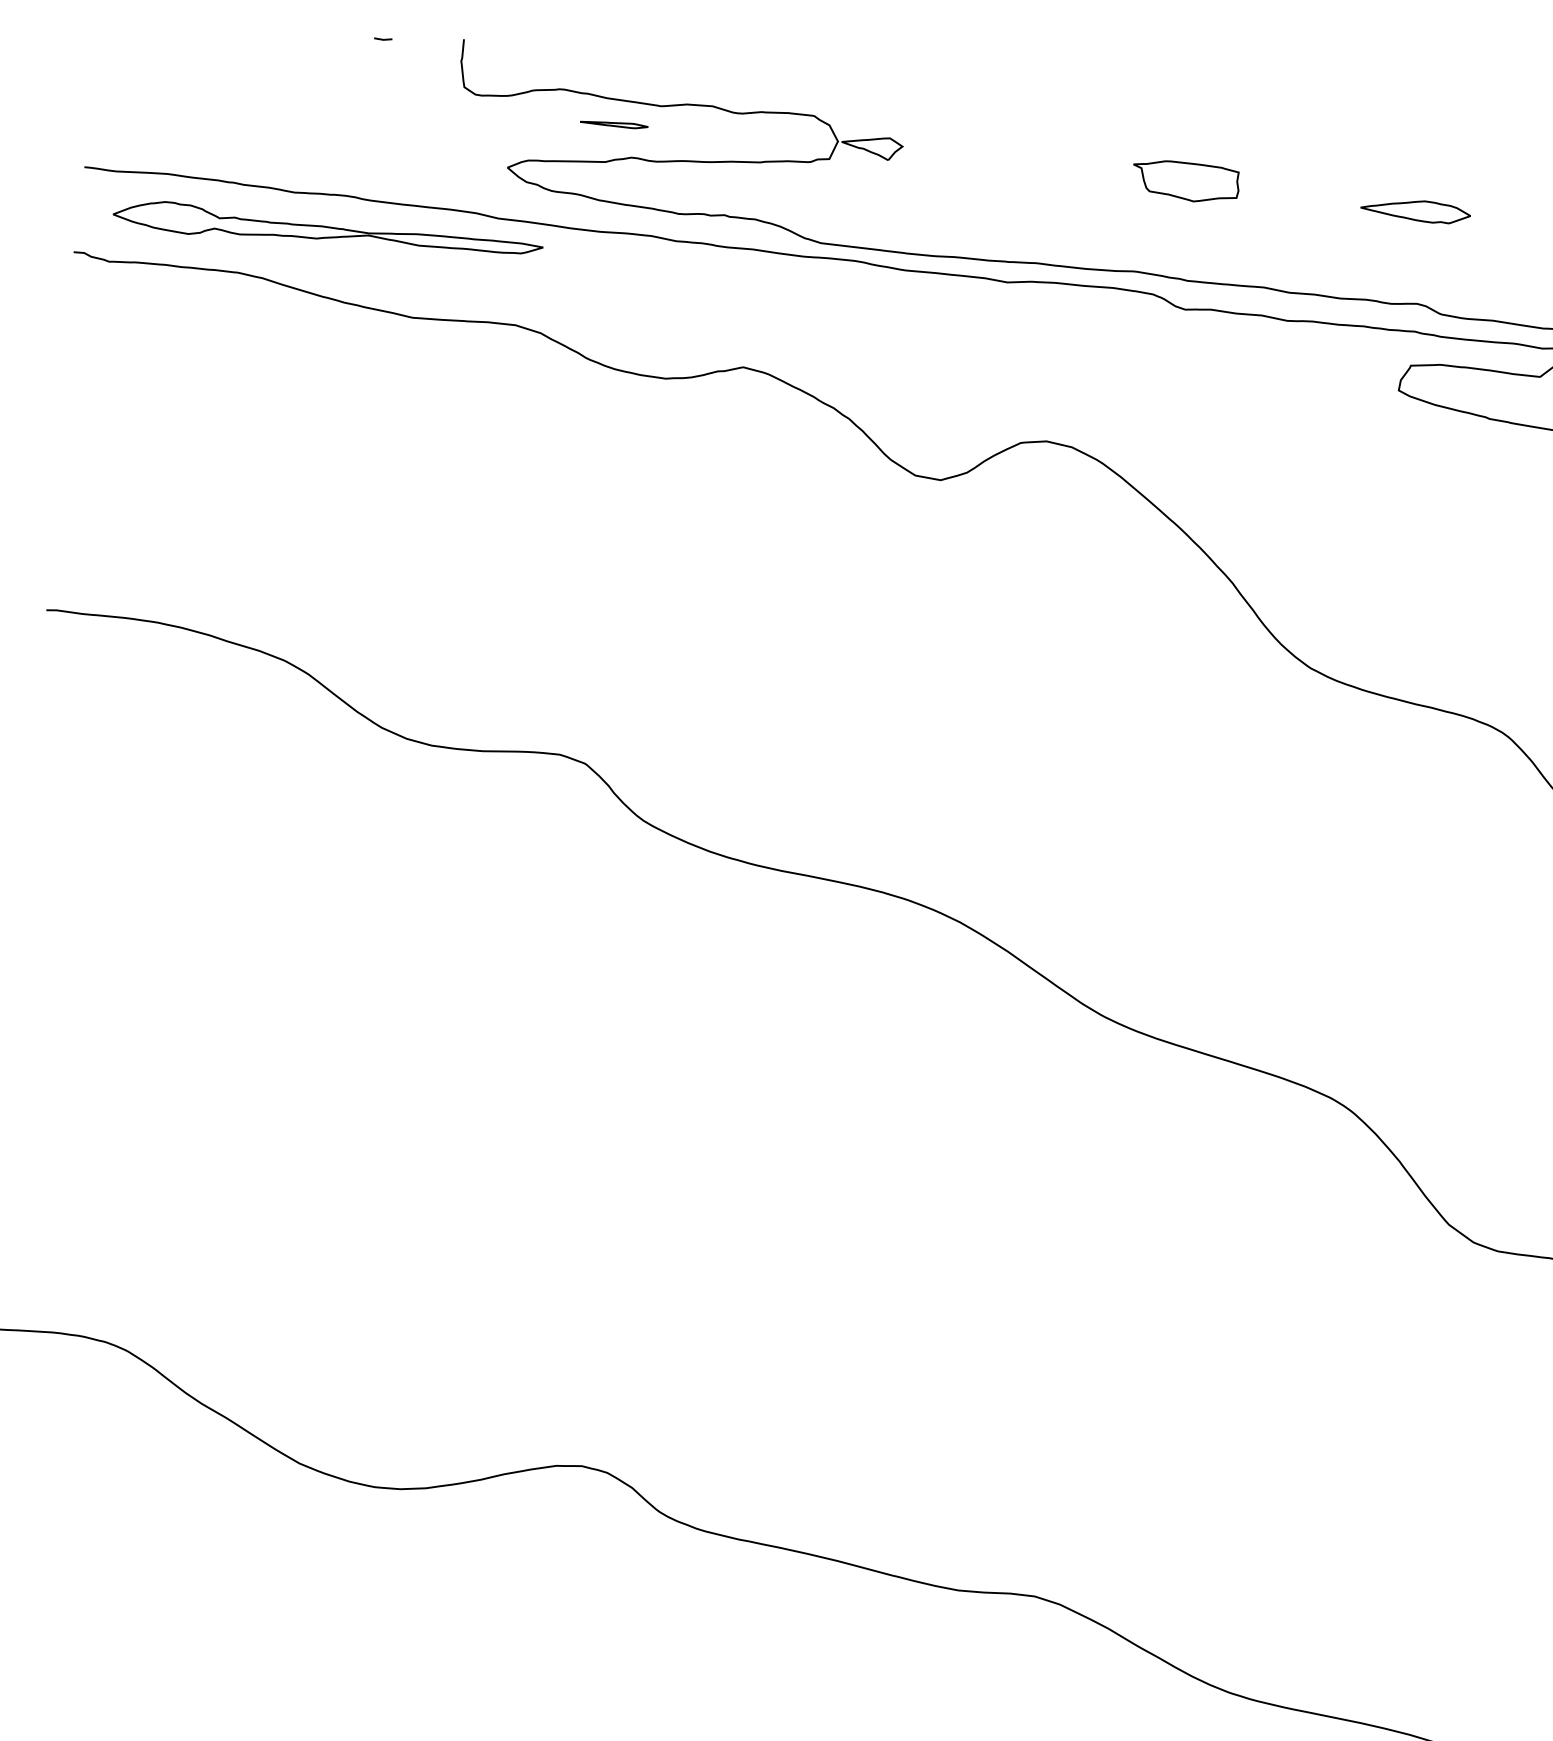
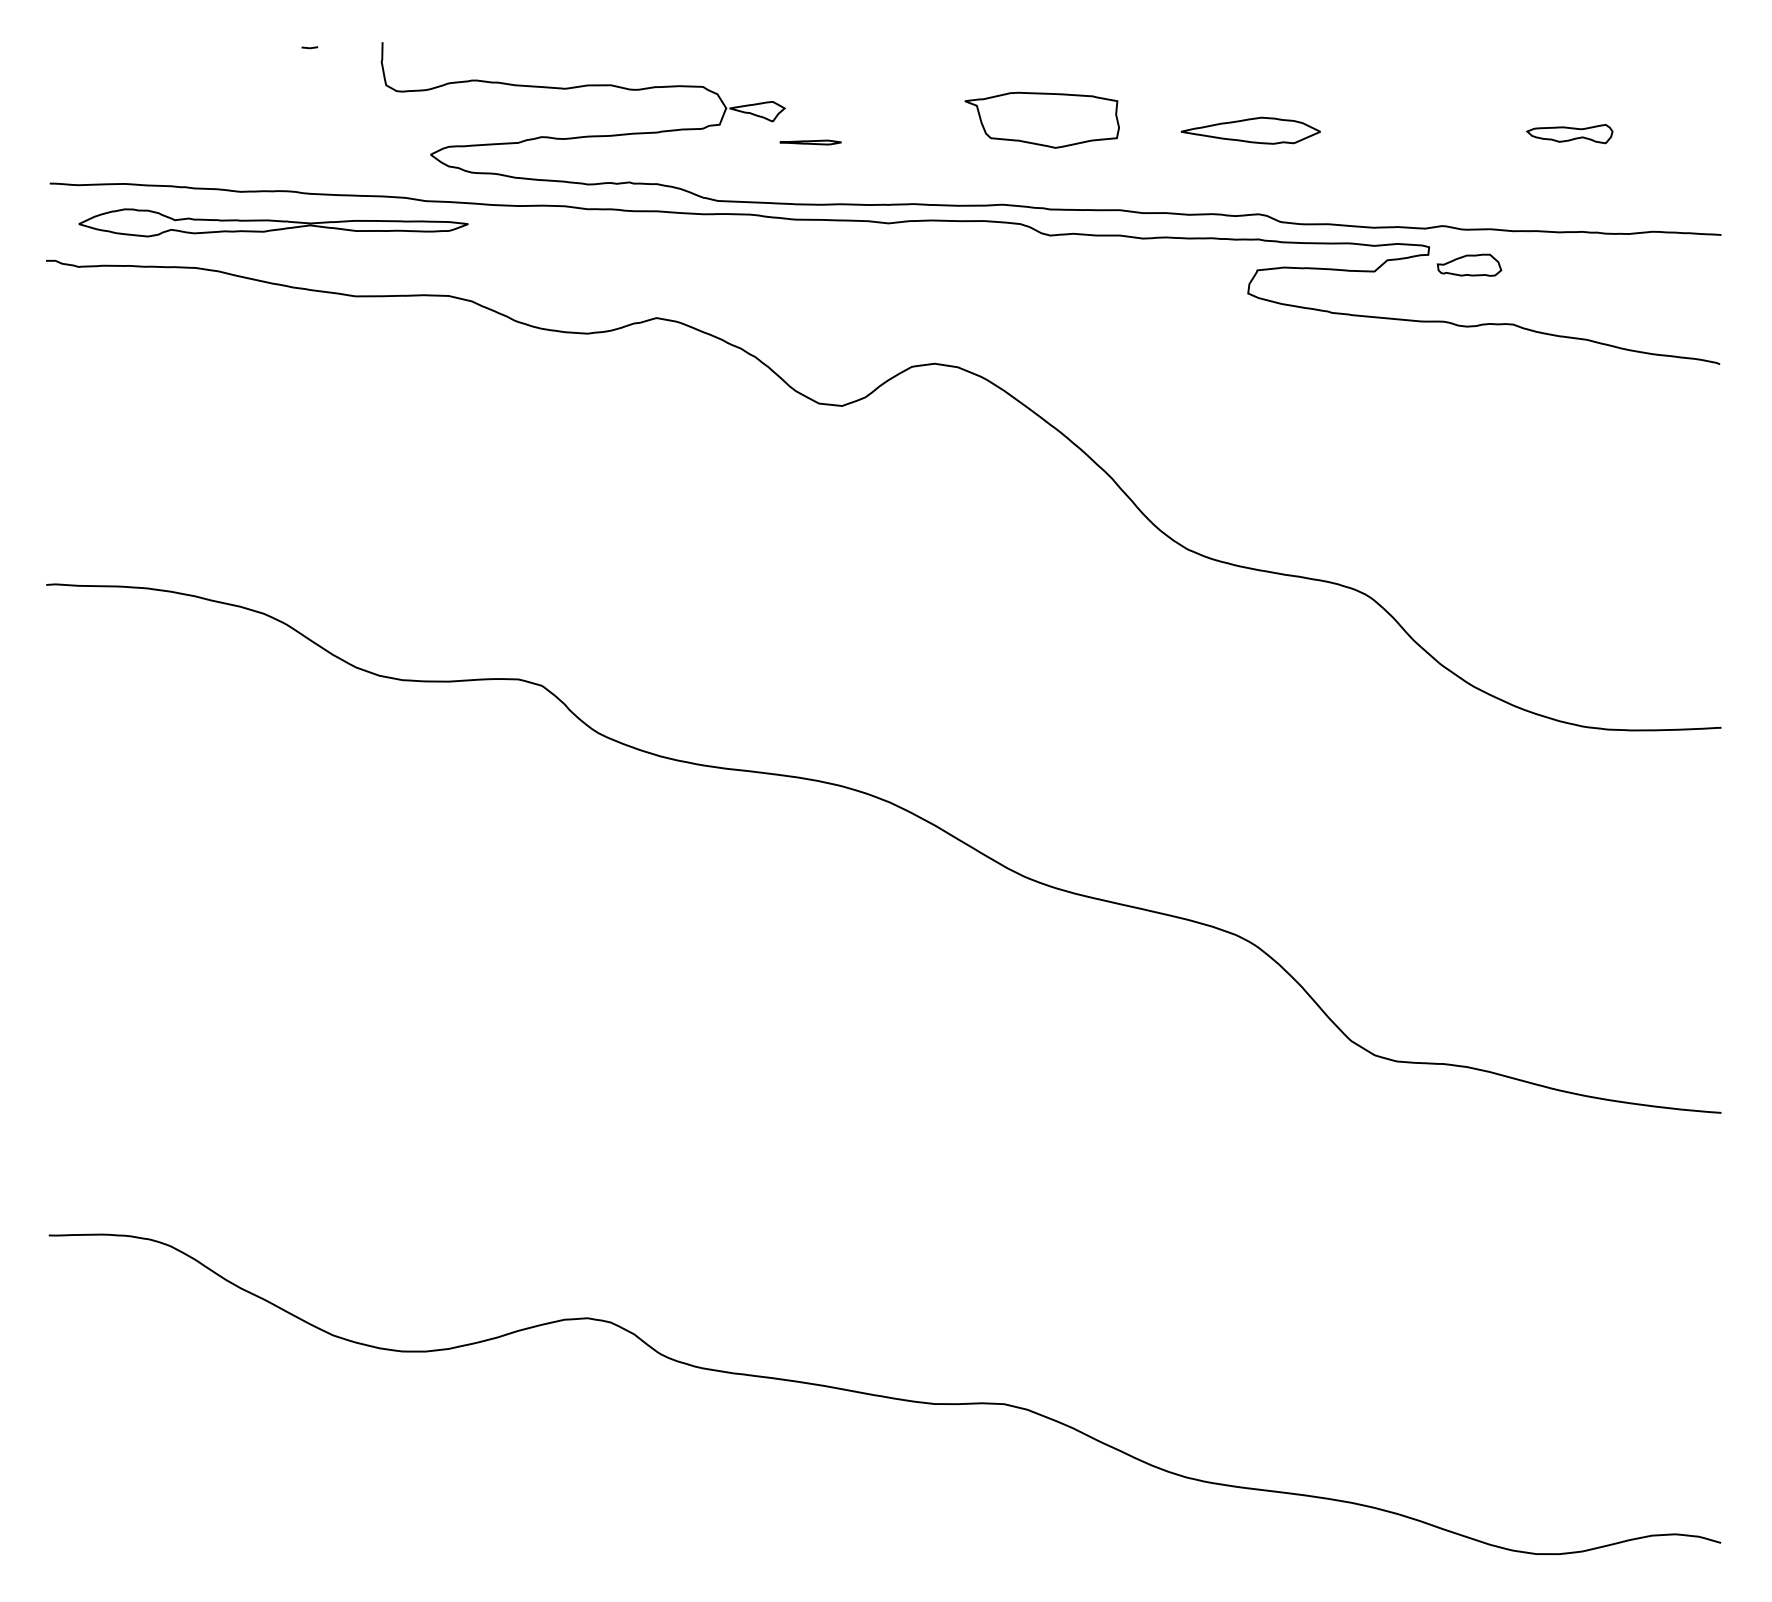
part: (614, 124) -> (810, 142), moved
part: (1185, 181) -> (1041, 120), size x1.6
part: (1416, 210) -> (1251, 130), size x1.4

